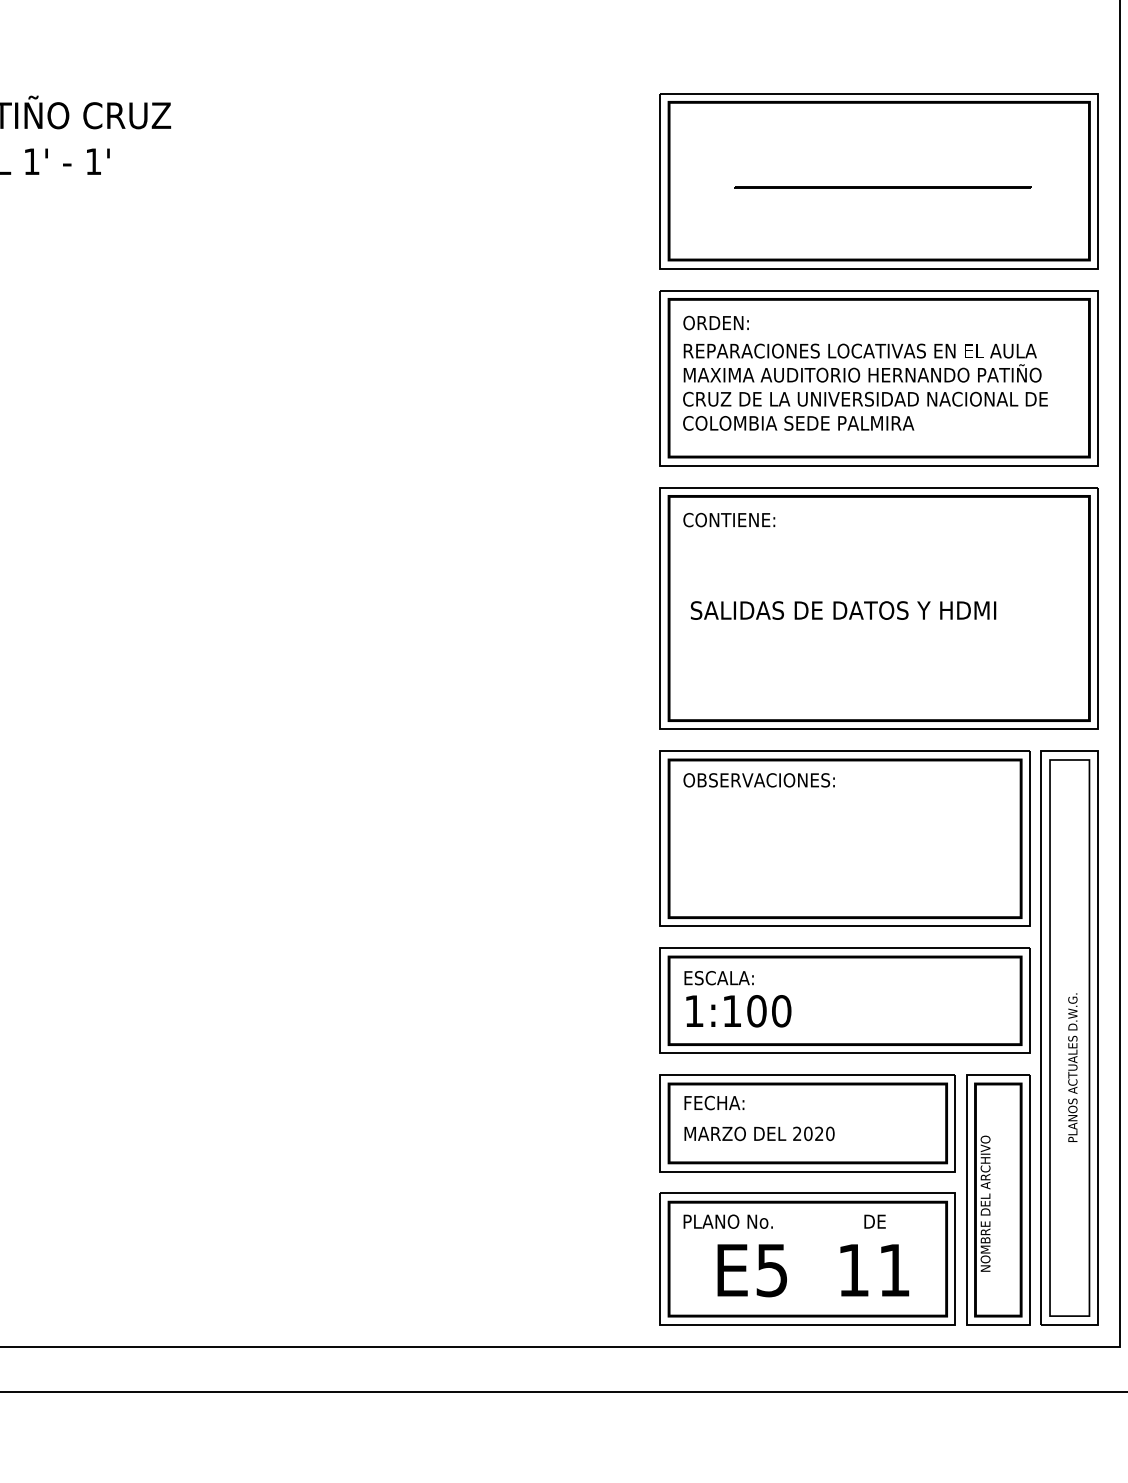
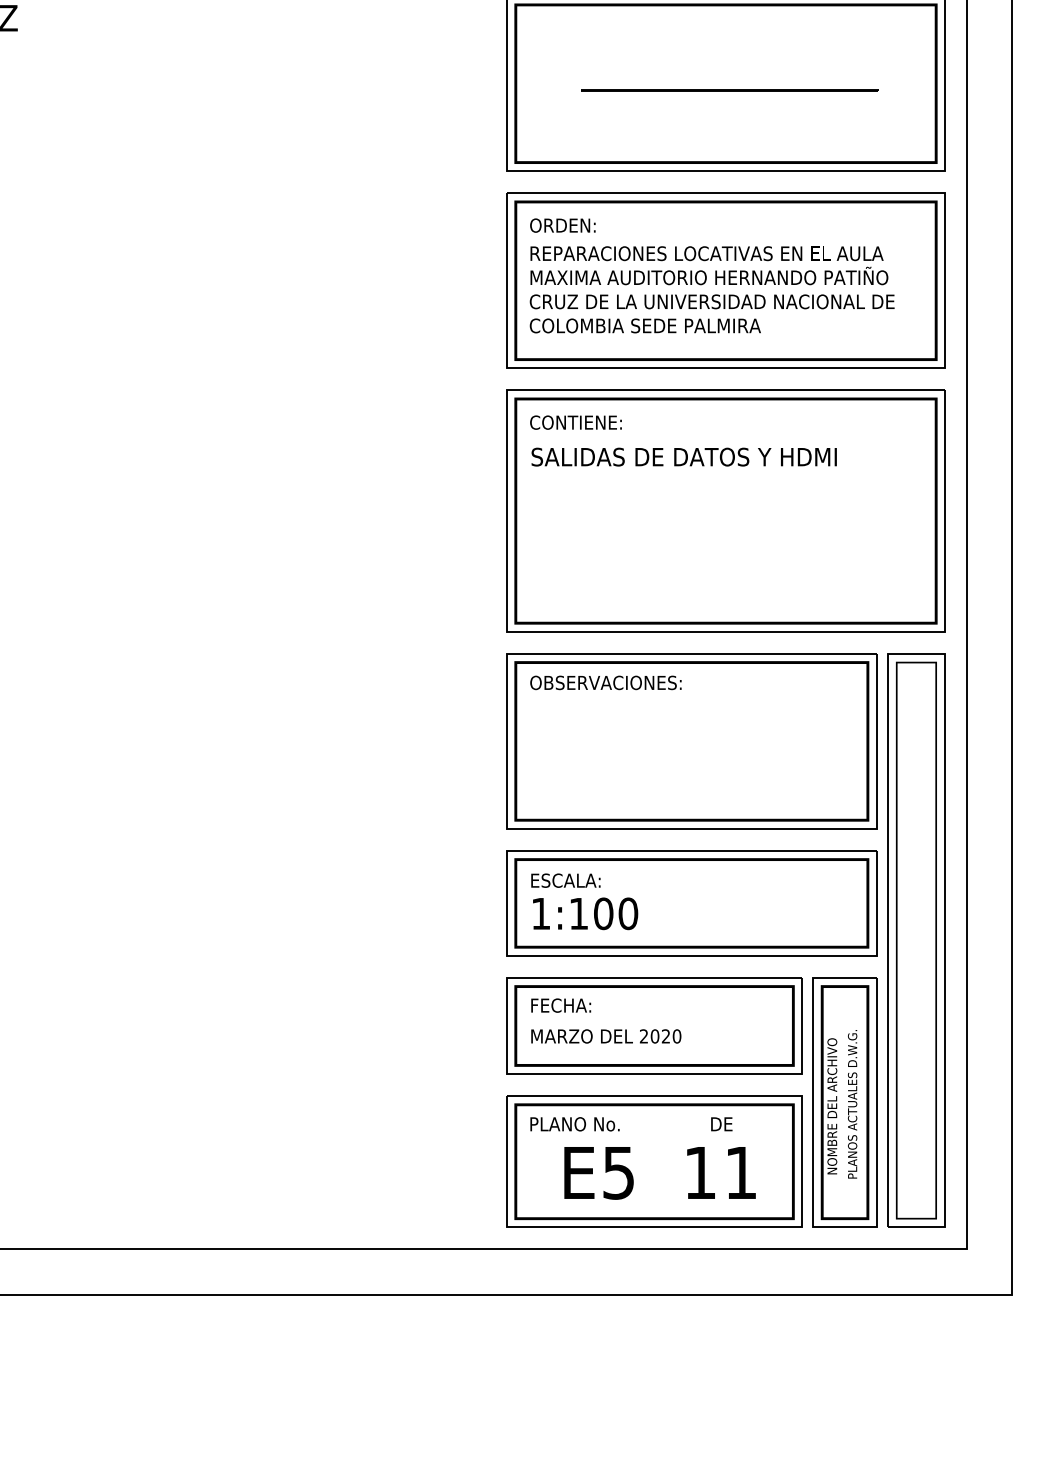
text: (843, 610) -> (684, 457), moved
text: (1072, 1067) -> (852, 1104), moved

